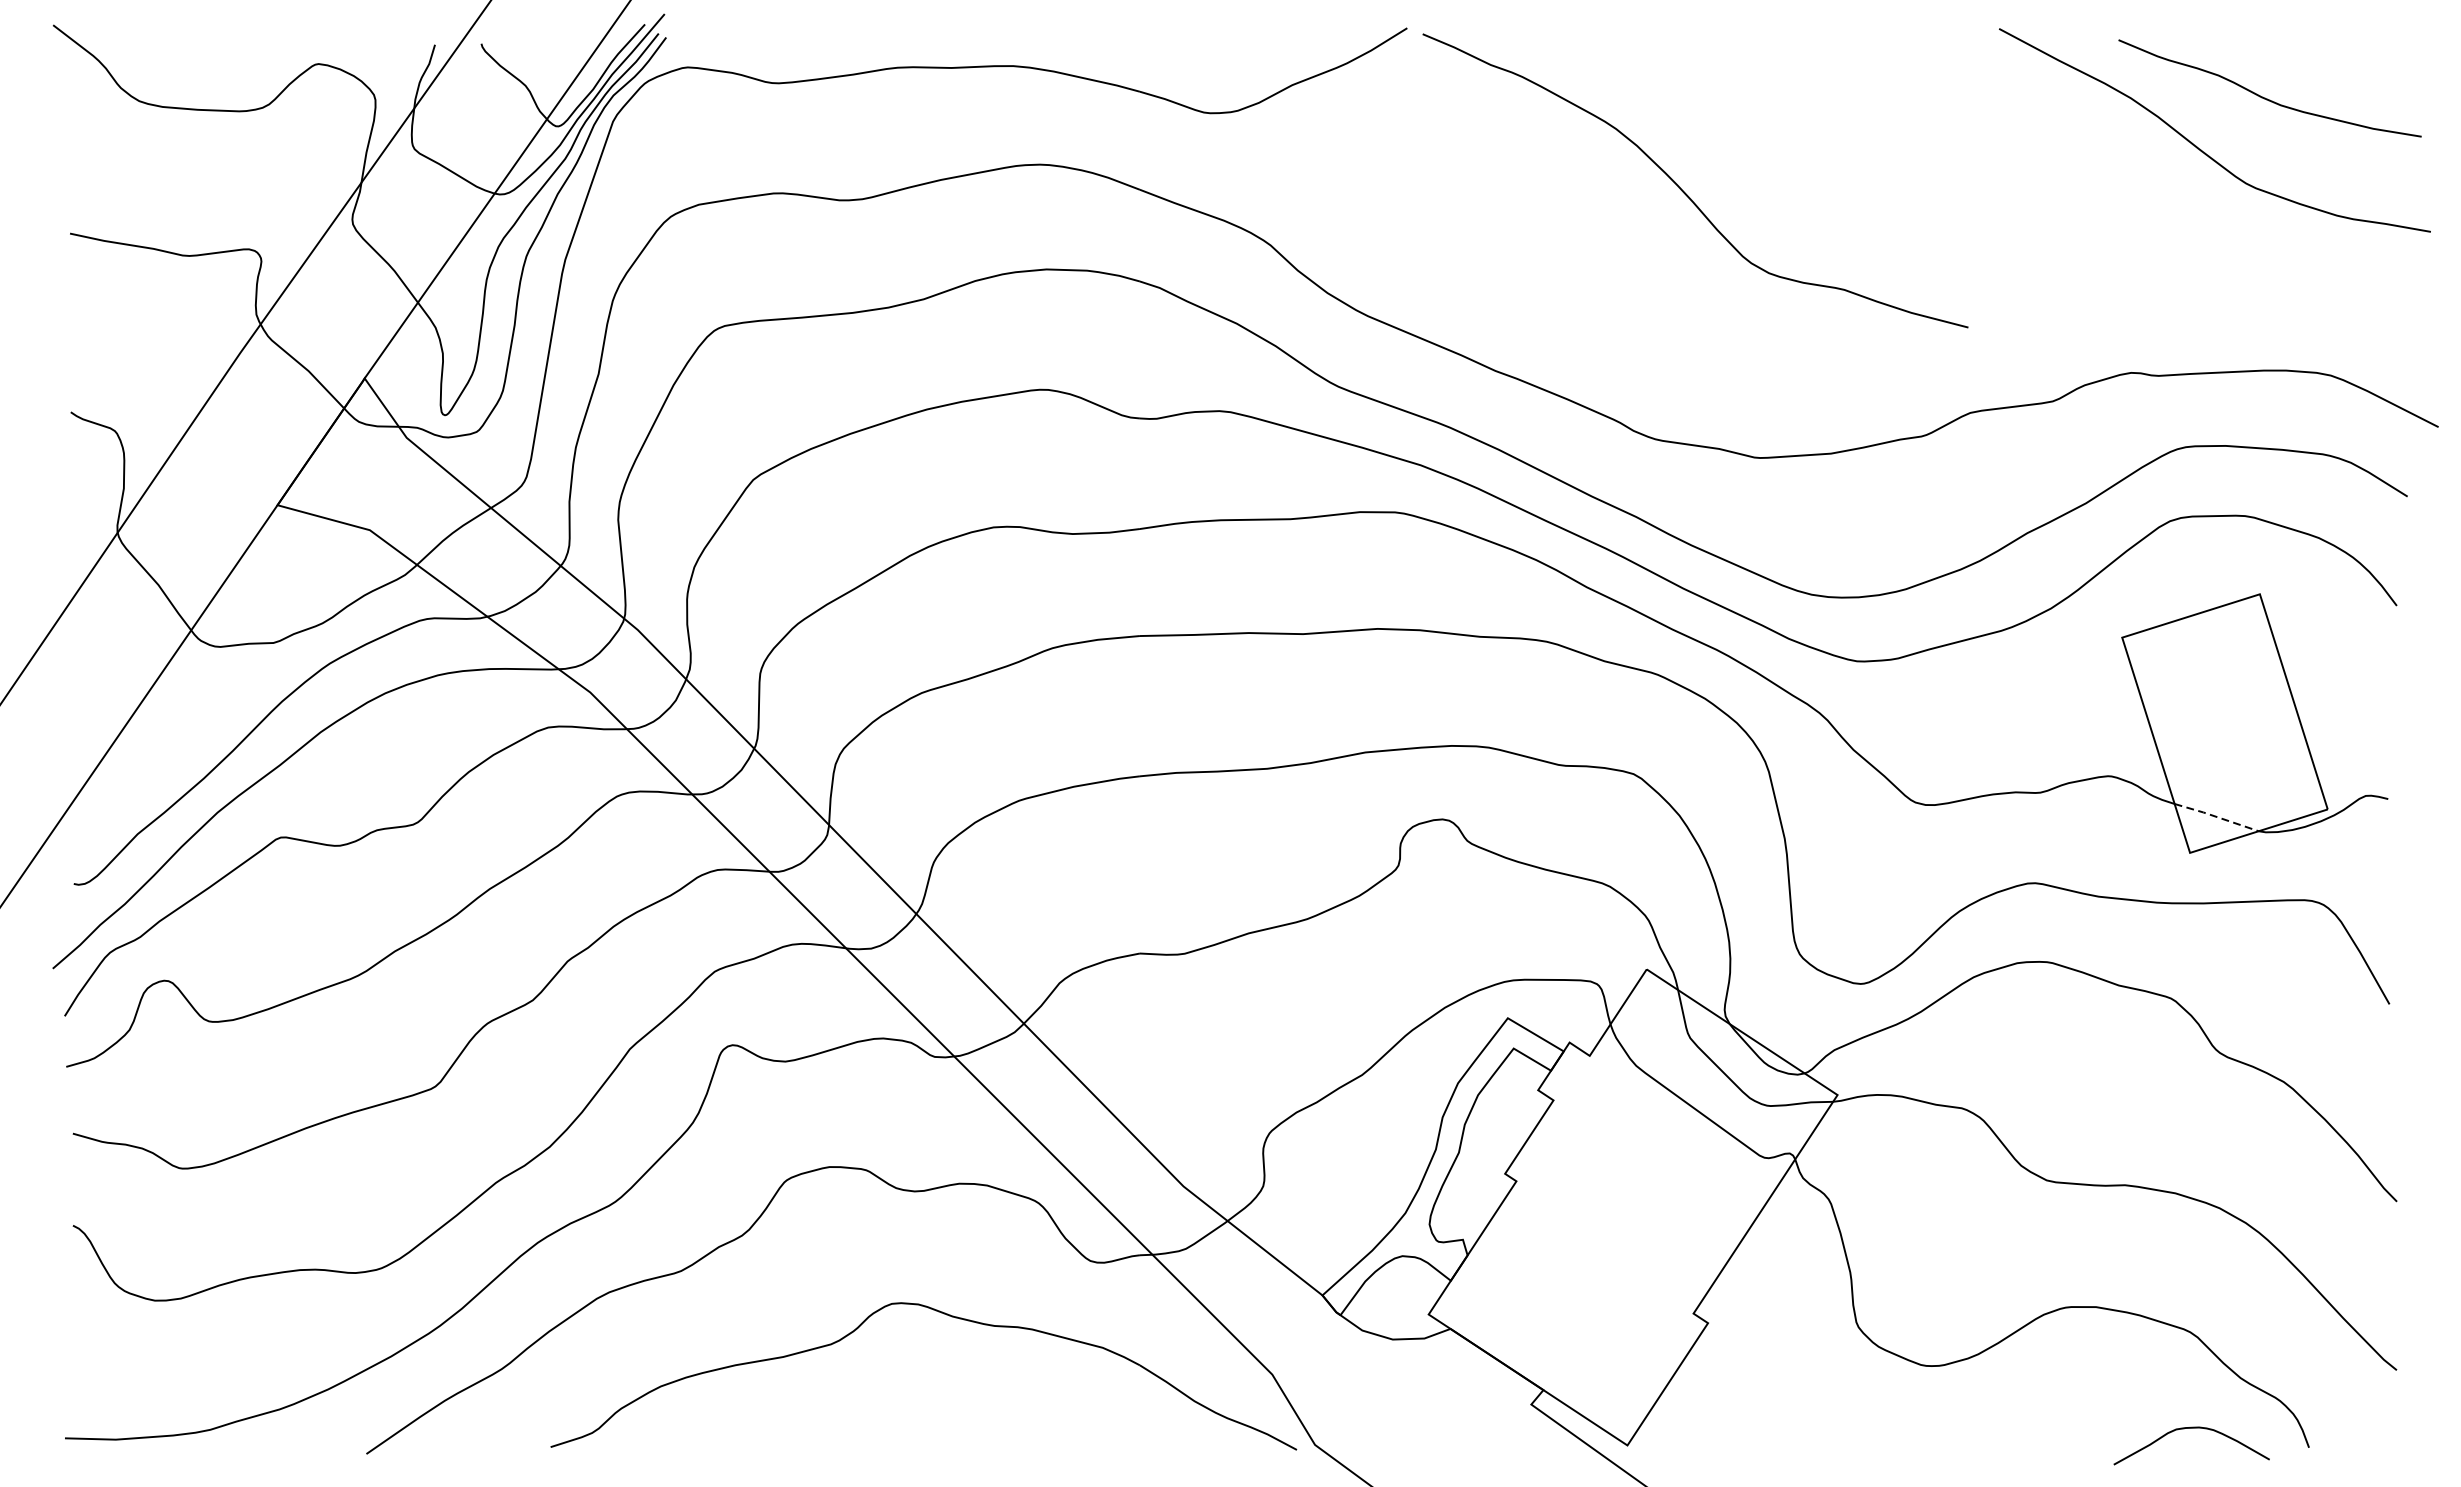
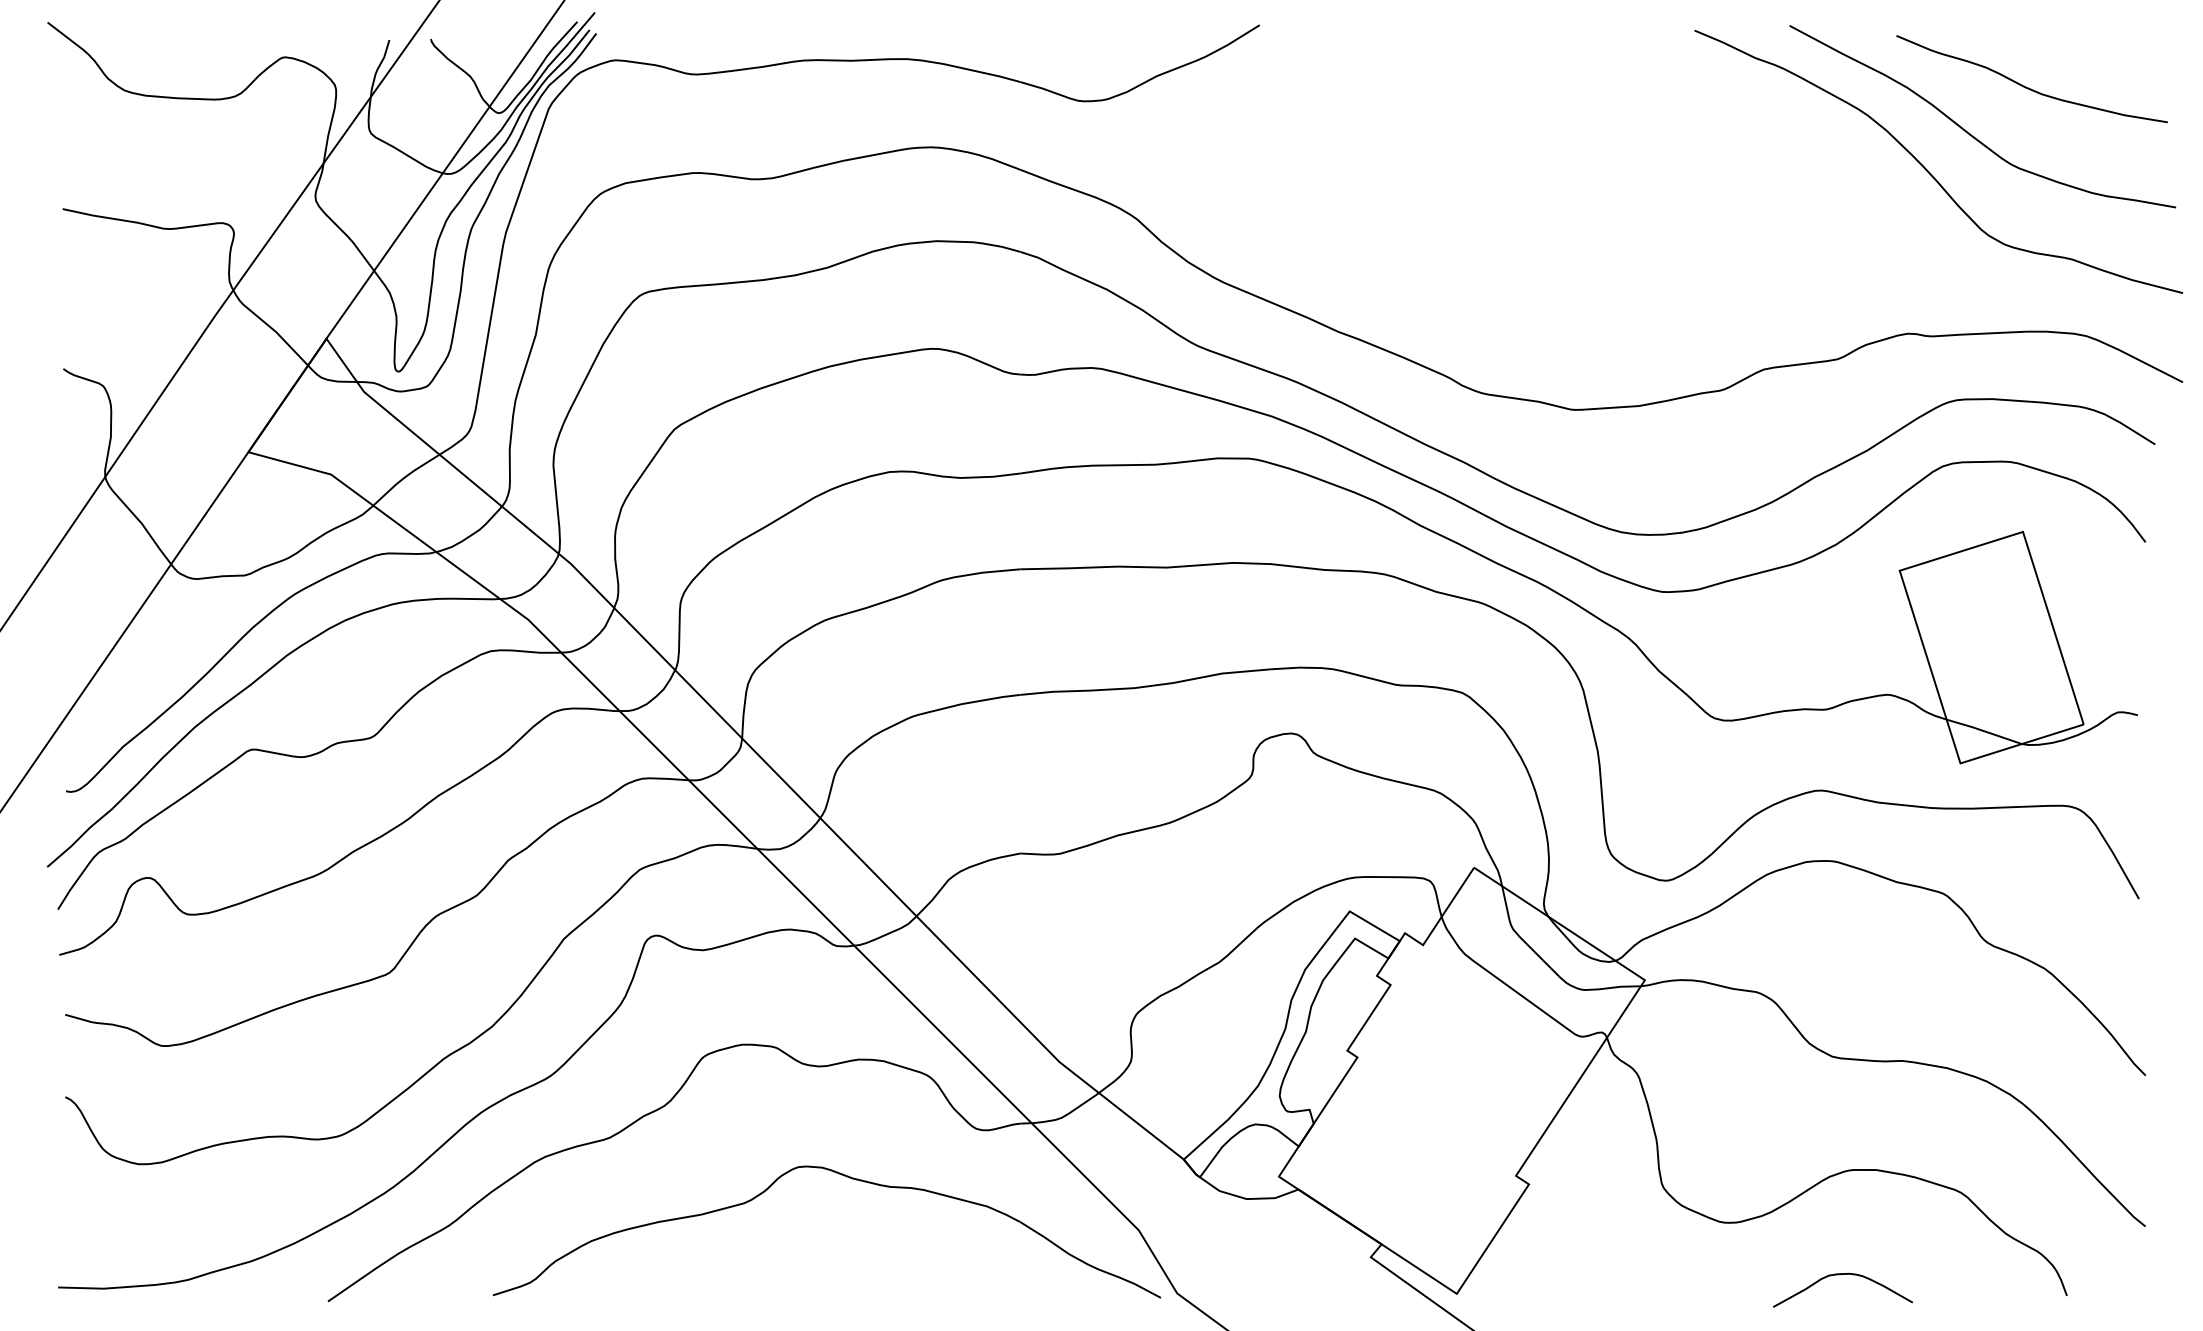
curve: (1684, 190) -> (1928, 170), moved
line: (2216, 817) -> (1984, 731), dashed -> solid
curve: (2187, 1429) -> (1839, 1275), moved

